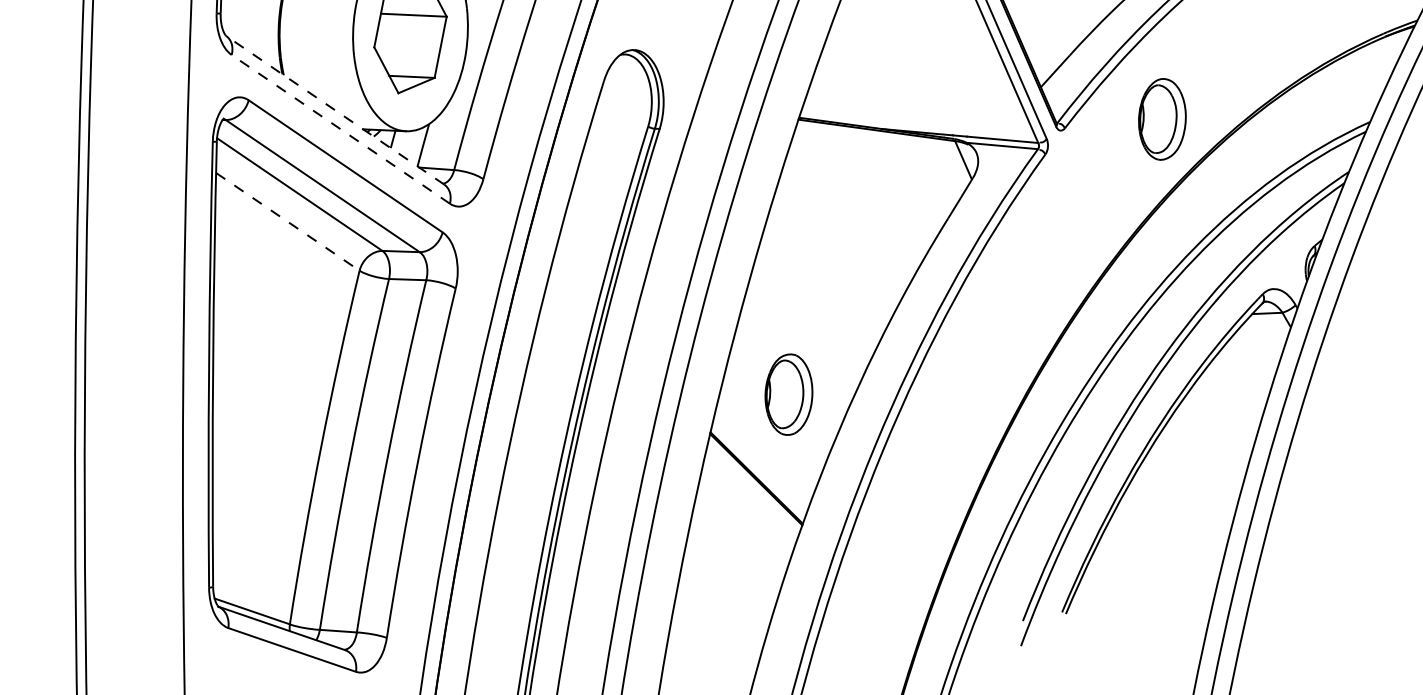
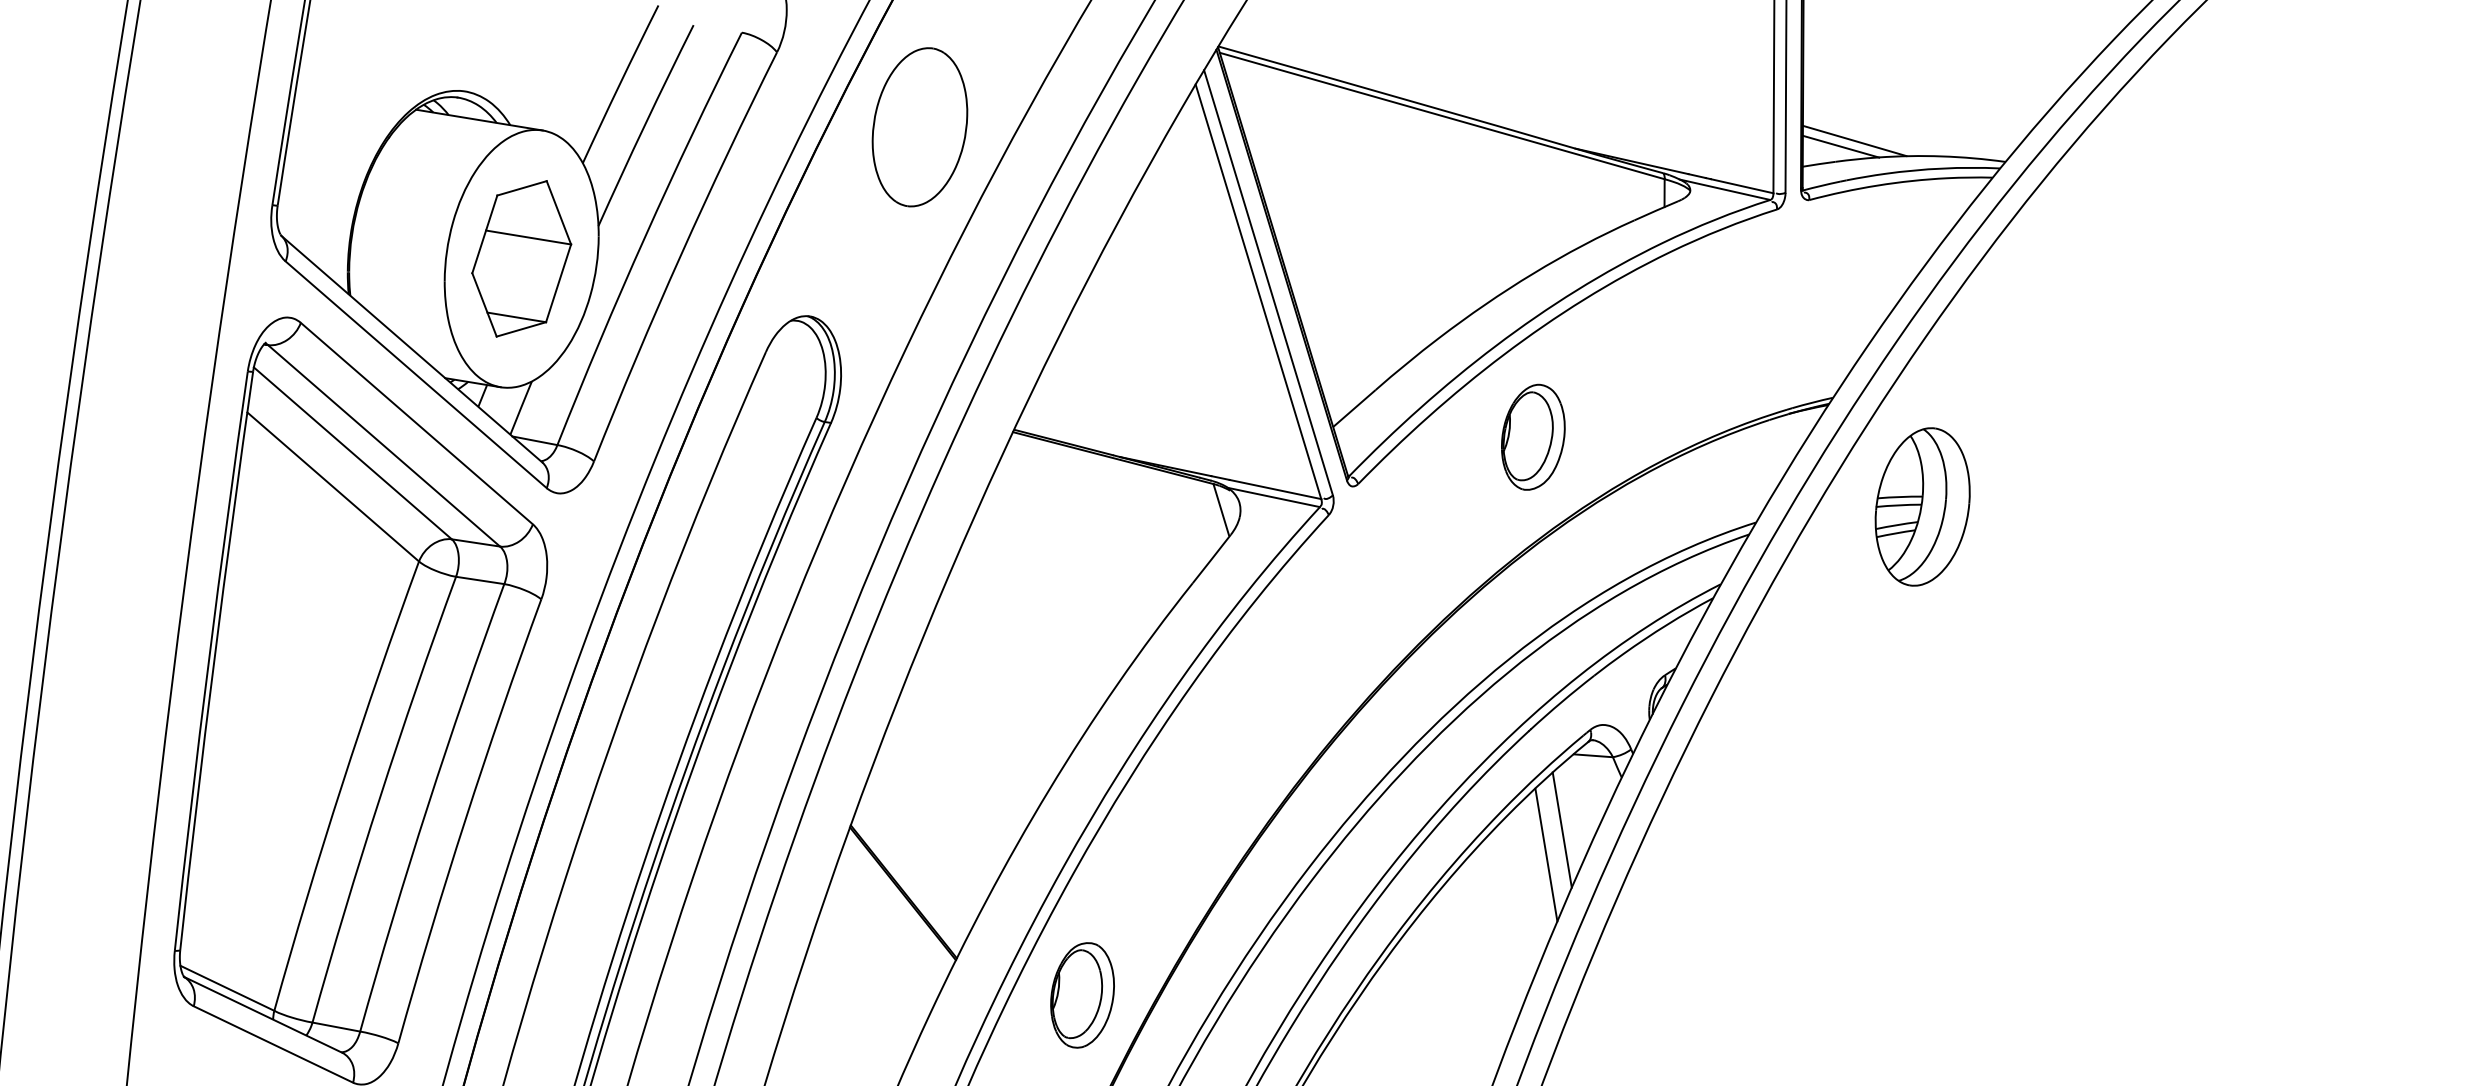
line: (334, 110) -> (411, 349), dashed -> solid
part: (1162, 118) -> (1533, 436), moved
line: (341, 129) -> (416, 374), dashed -> solid
line: (288, 222) -> (333, 487), dashed -> solid
line: (1249, 372) -> (1561, 829), added
line: (1240, 392) -> (1546, 854), added
part: (788, 394) -> (1082, 995), moved

